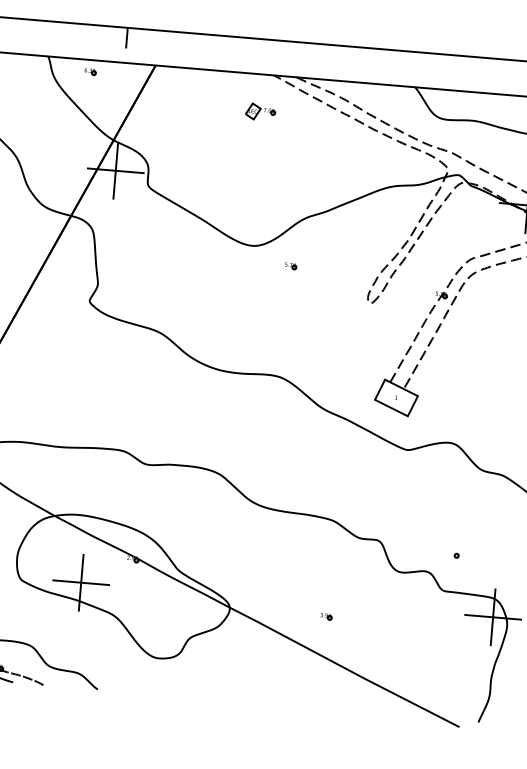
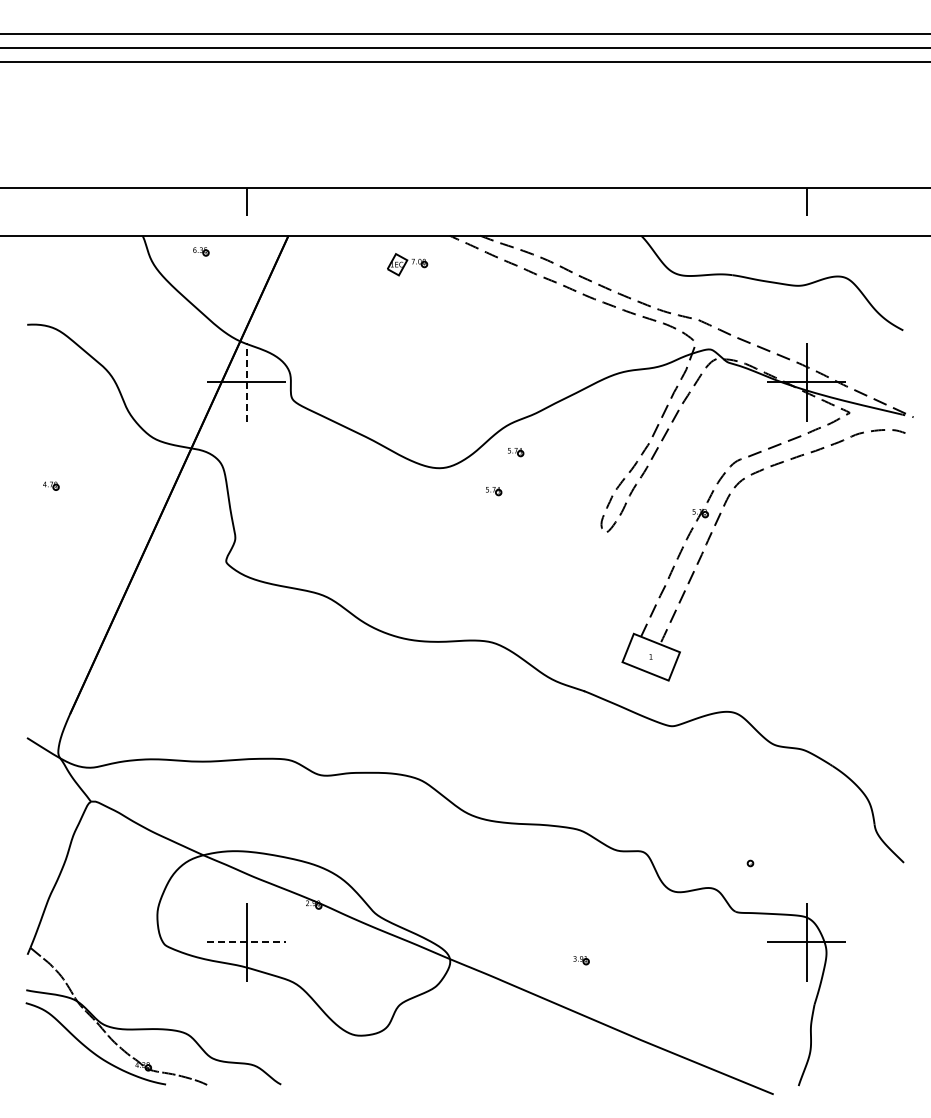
part: (260, 111) -> (407, 264), moved
line: (115, 170) -> (246, 382), solid -> dashed
part: (309, 239) -> (516, 452), added
line: (81, 582) -> (246, 942), solid -> dashed

